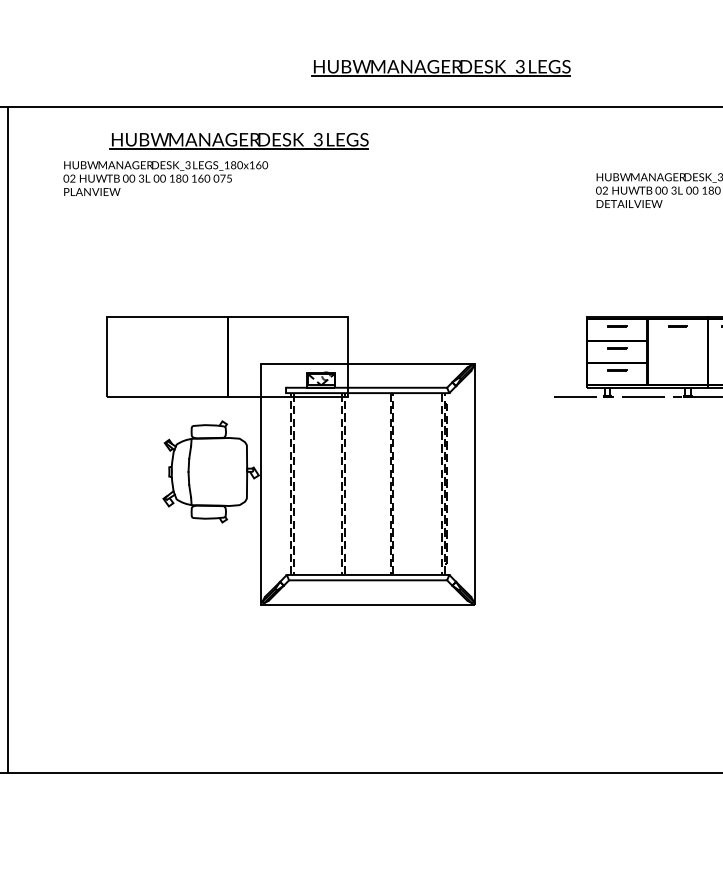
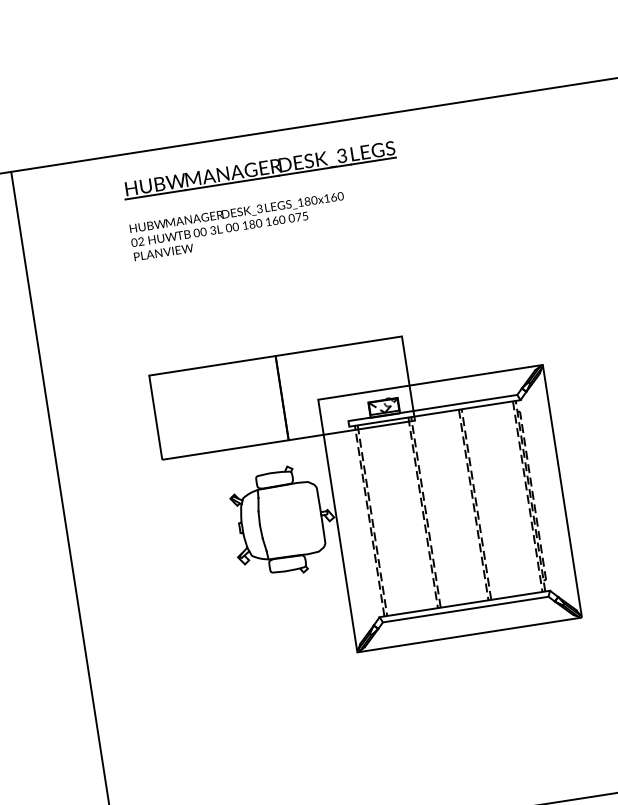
part: (440, 68) -> (458, 61), removed
text: (165, 178) -> (238, 226), moved

